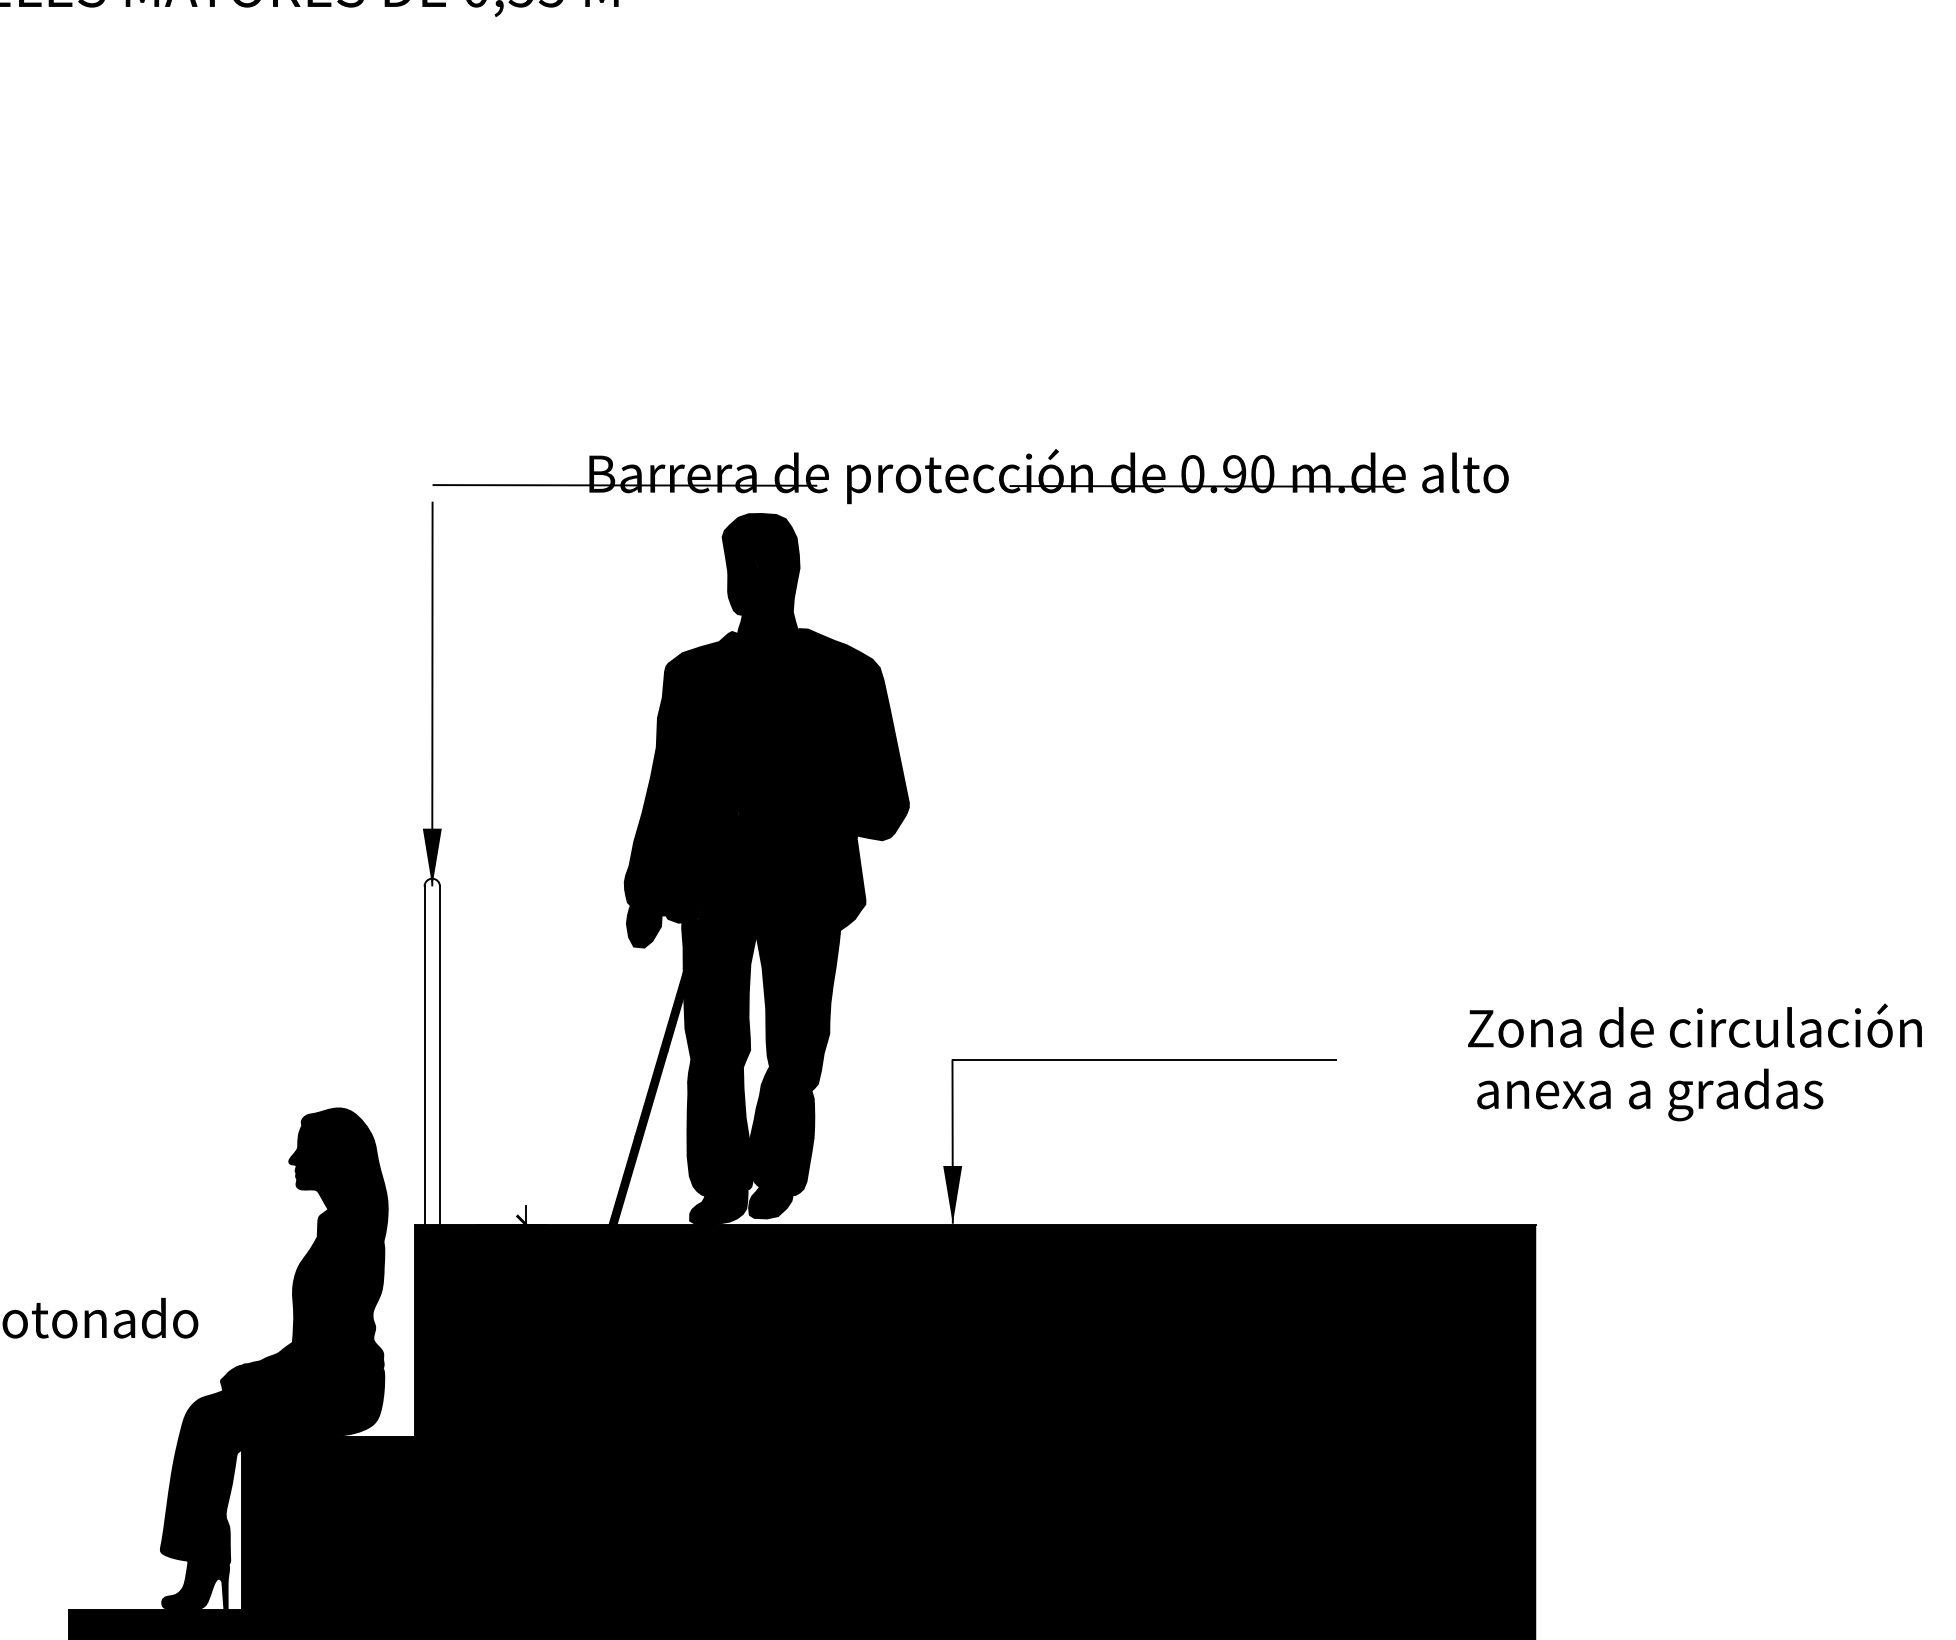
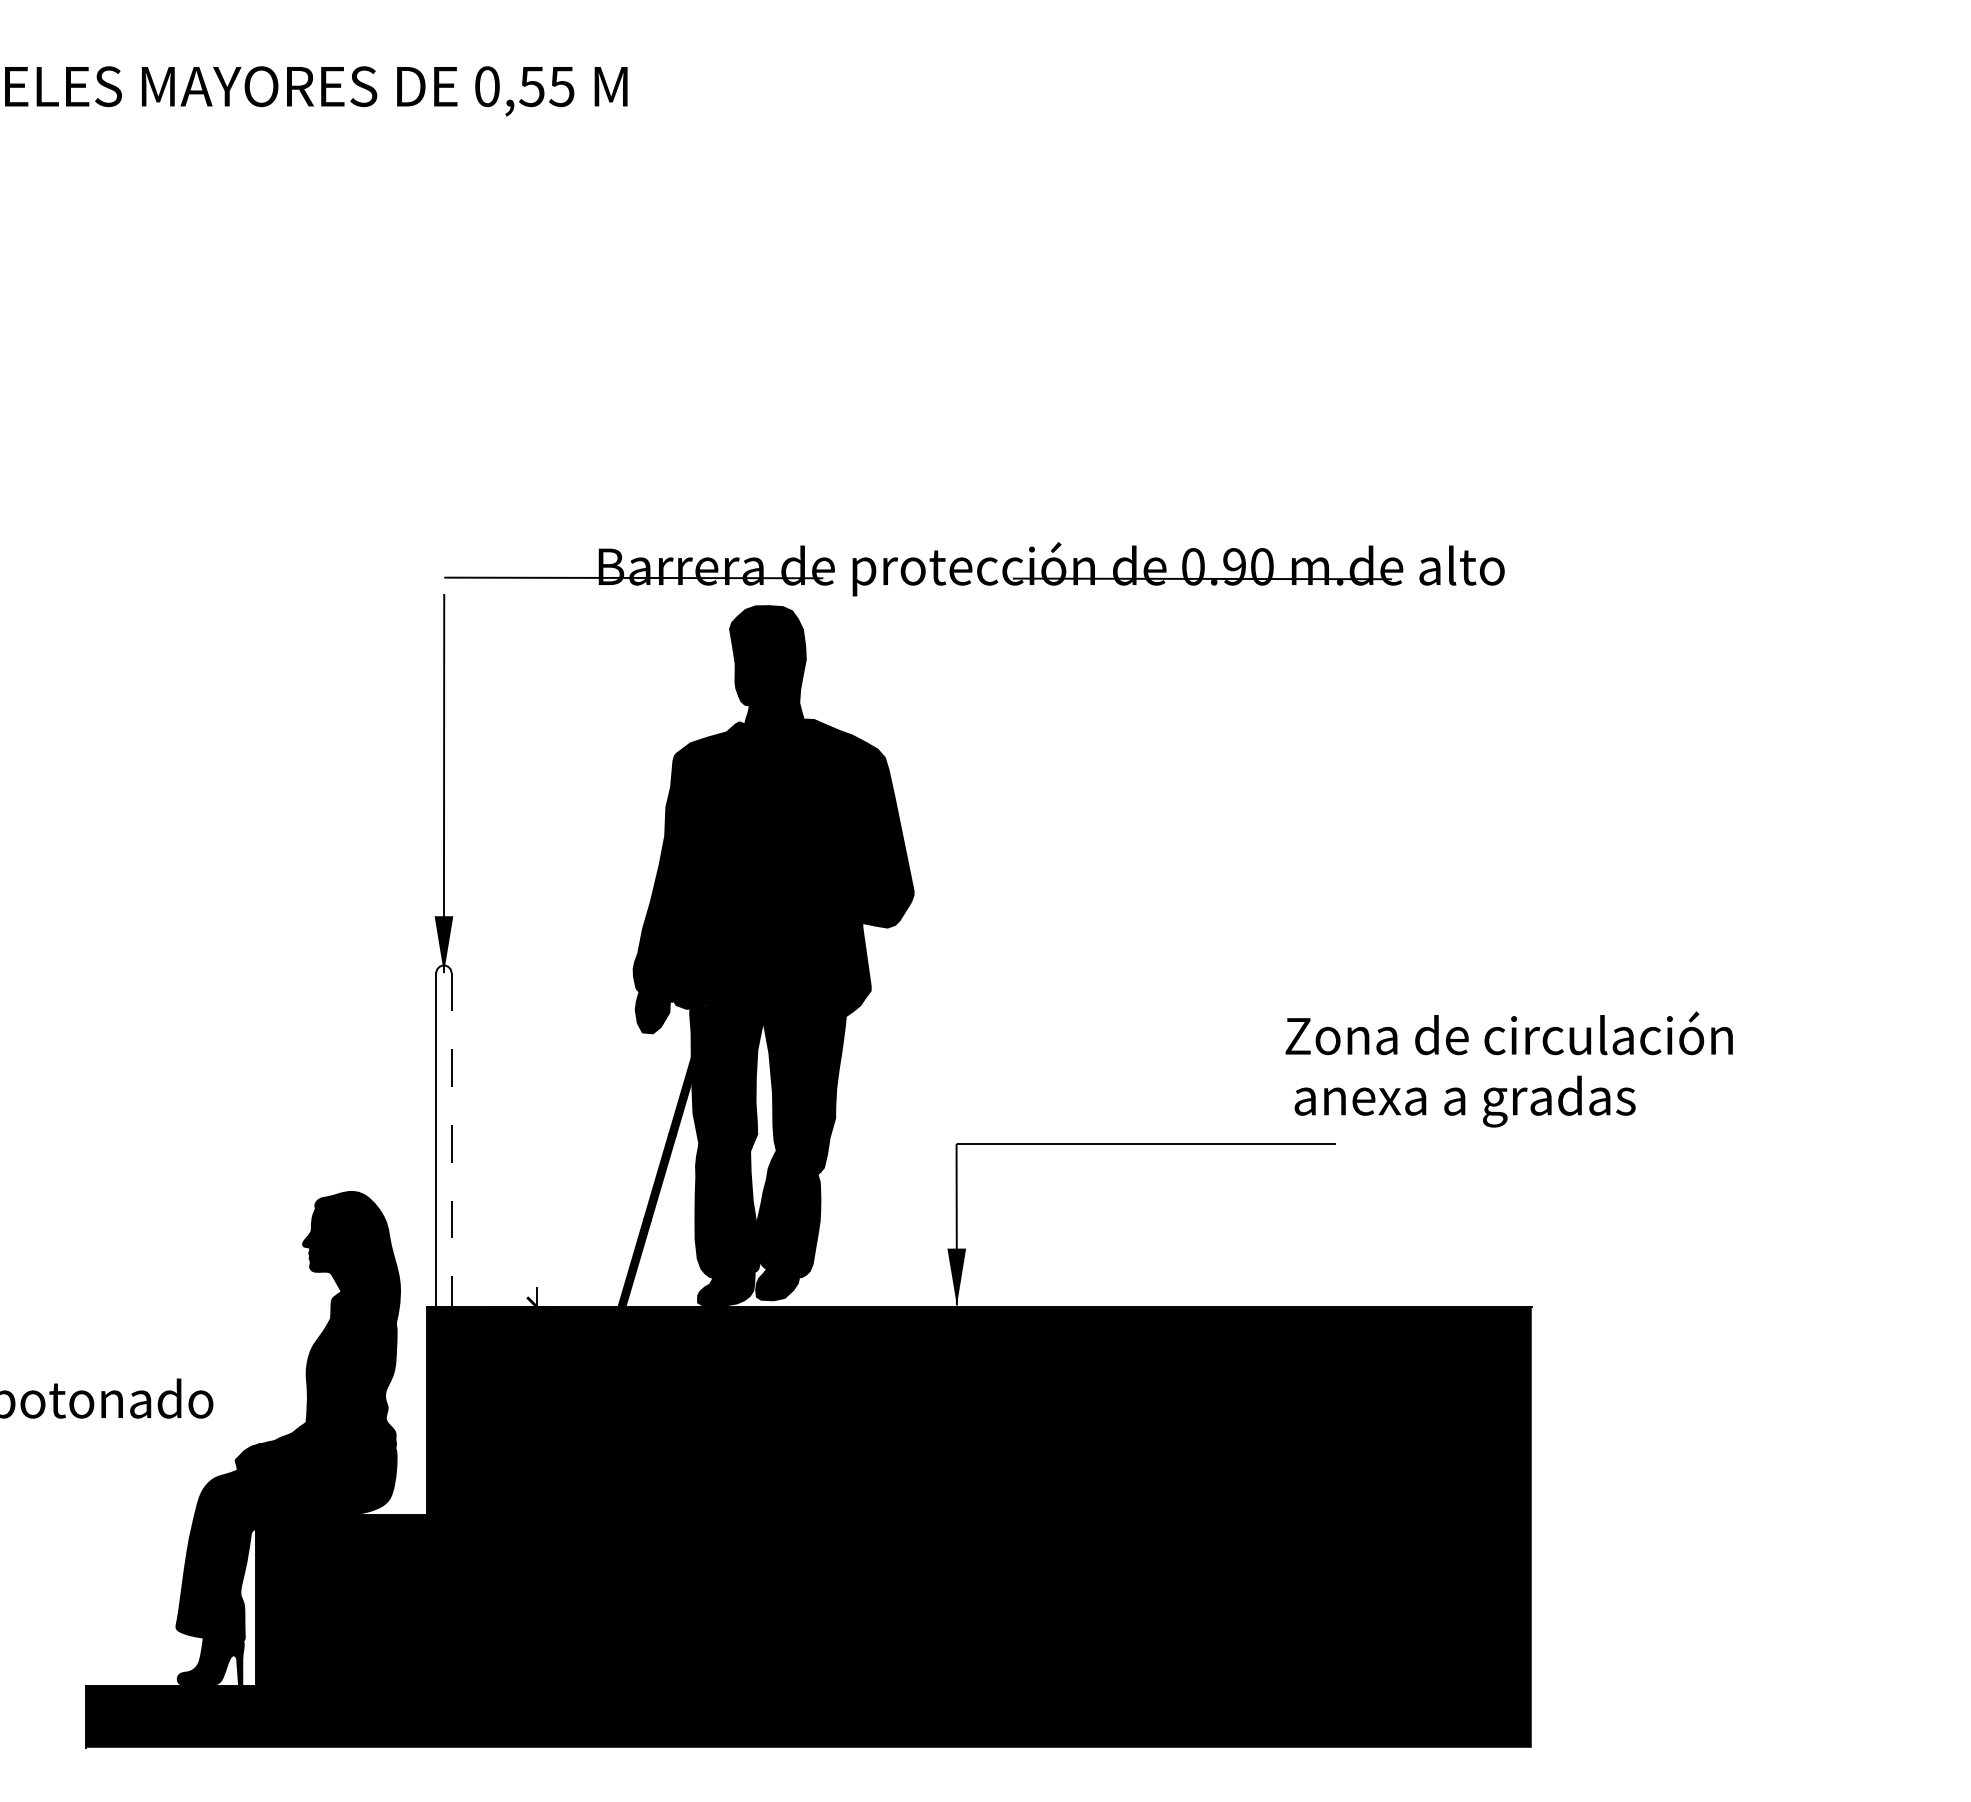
line: (439, 1055) -> (451, 1139), solid -> dashed
text: (1694, 1062) -> (1508, 1069), moved

